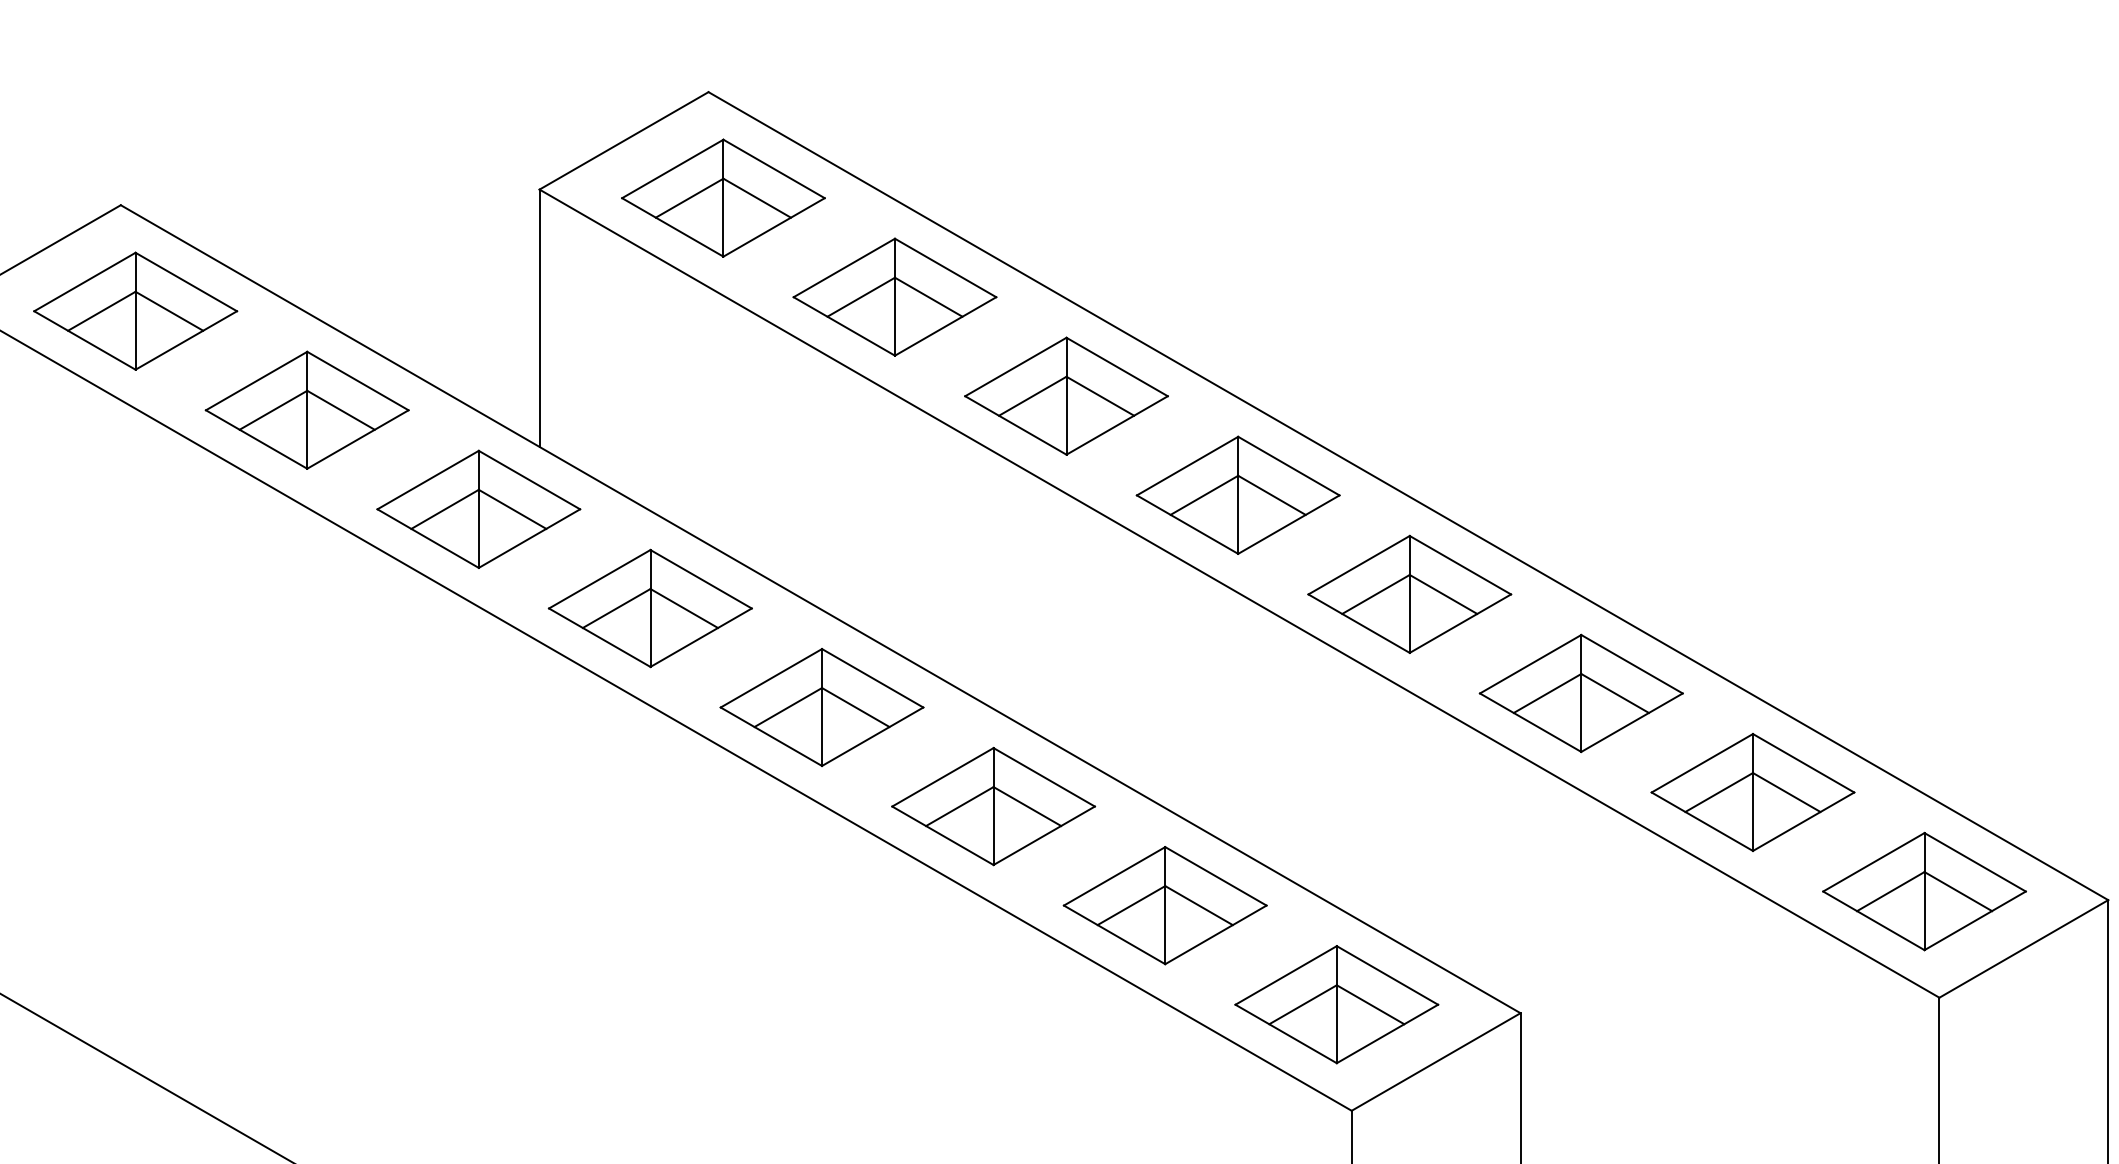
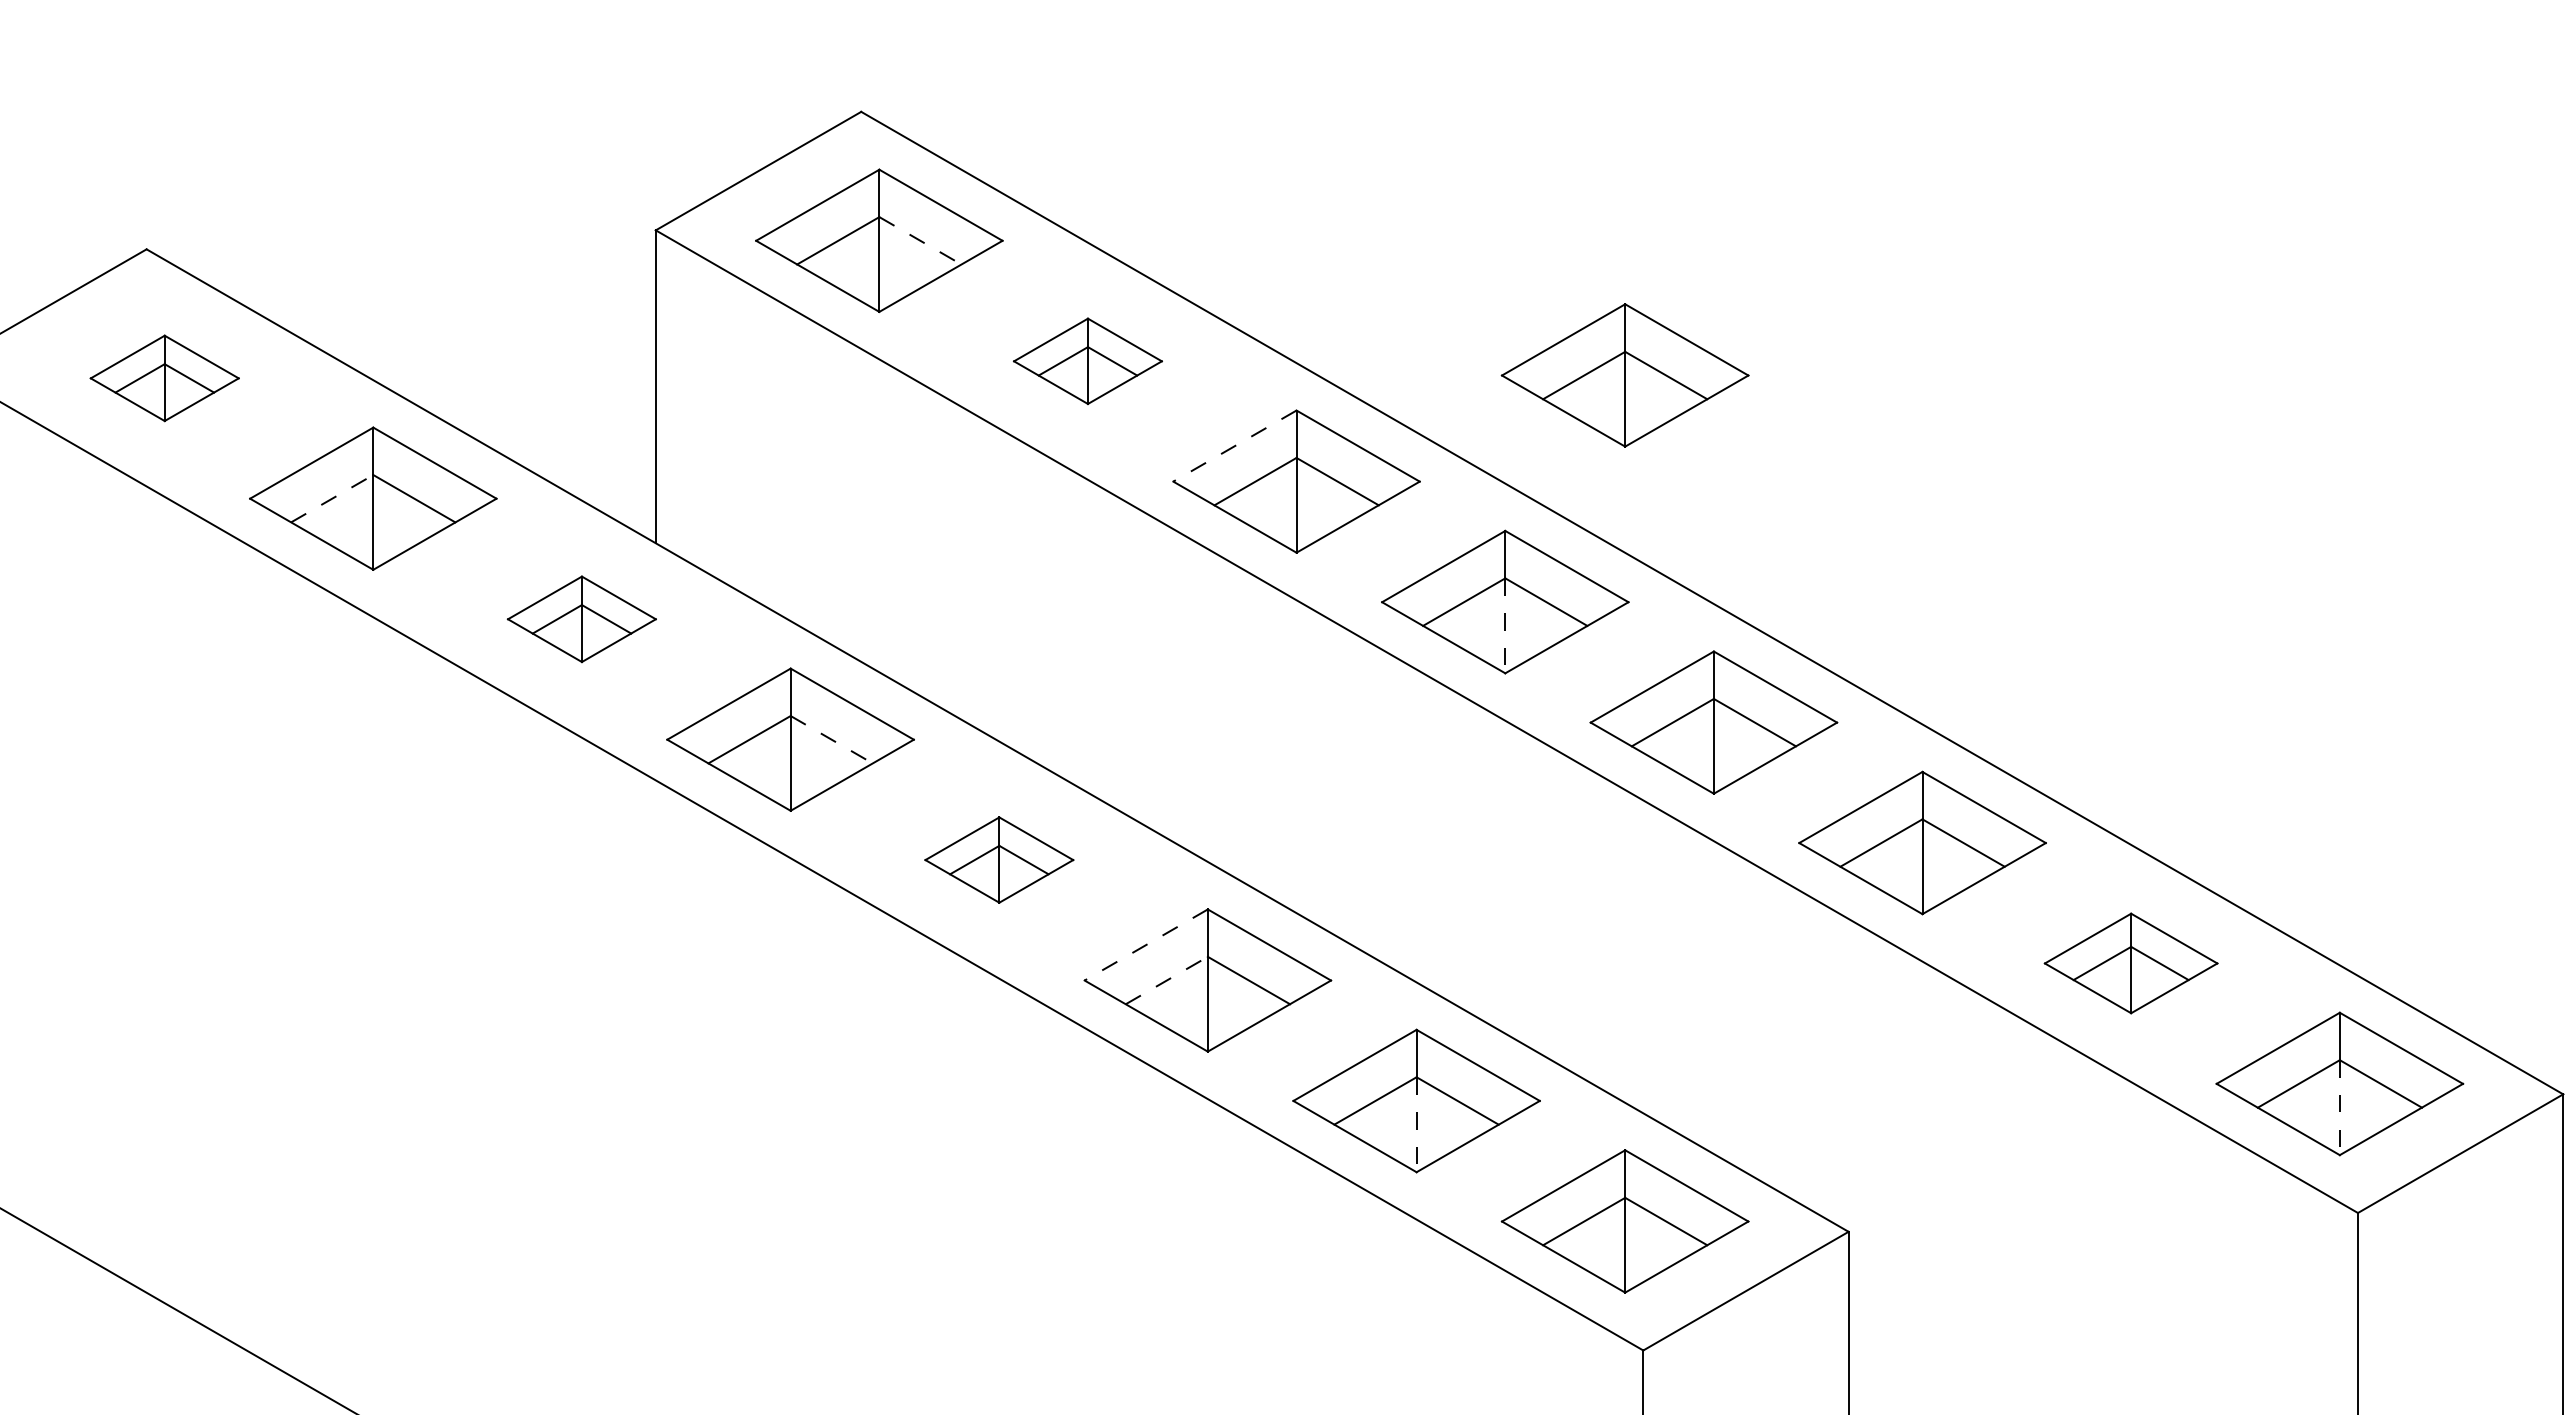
line: (757, 198) -> (920, 241), solid -> dashed
part: (894, 297) -> (1087, 361), size x0.6
part: (1336, 308) -> (1624, 375), added
part: (135, 311) -> (164, 378), size x0.6
line: (1015, 367) -> (1234, 446), solid -> dashed
line: (273, 410) -> (332, 498), solid -> dashed
part: (478, 509) -> (581, 619), size x0.6
line: (1238, 515) -> (1505, 626), solid -> dashed
line: (684, 608) -> (832, 739), solid -> dashed
part: (822, 707) -> (999, 859), size x0.6
line: (942, 777) -> (1145, 945), solid -> dashed
part: (1752, 792) -> (2130, 963), size x0.7
line: (960, 806) -> (1167, 980), solid -> dashed
line: (1924, 911) -> (2339, 1108), solid -> dashed
line: (1165, 925) -> (1416, 1125), solid -> dashed

